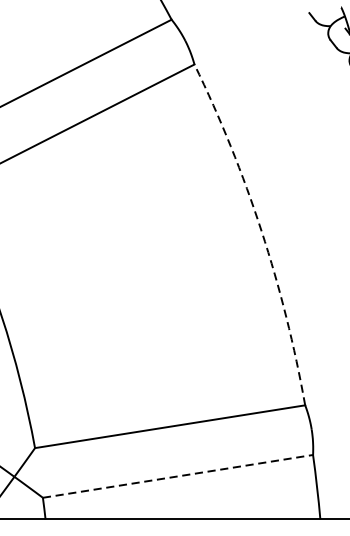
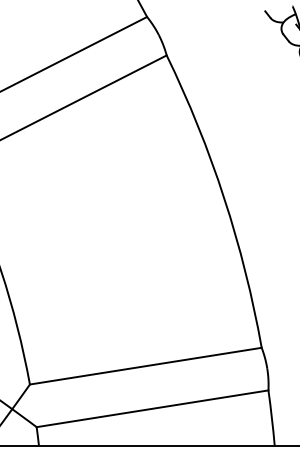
arc: (261, 231) -> (224, 198), dashed -> solid
line: (179, 476) -> (153, 408), dashed -> solid

